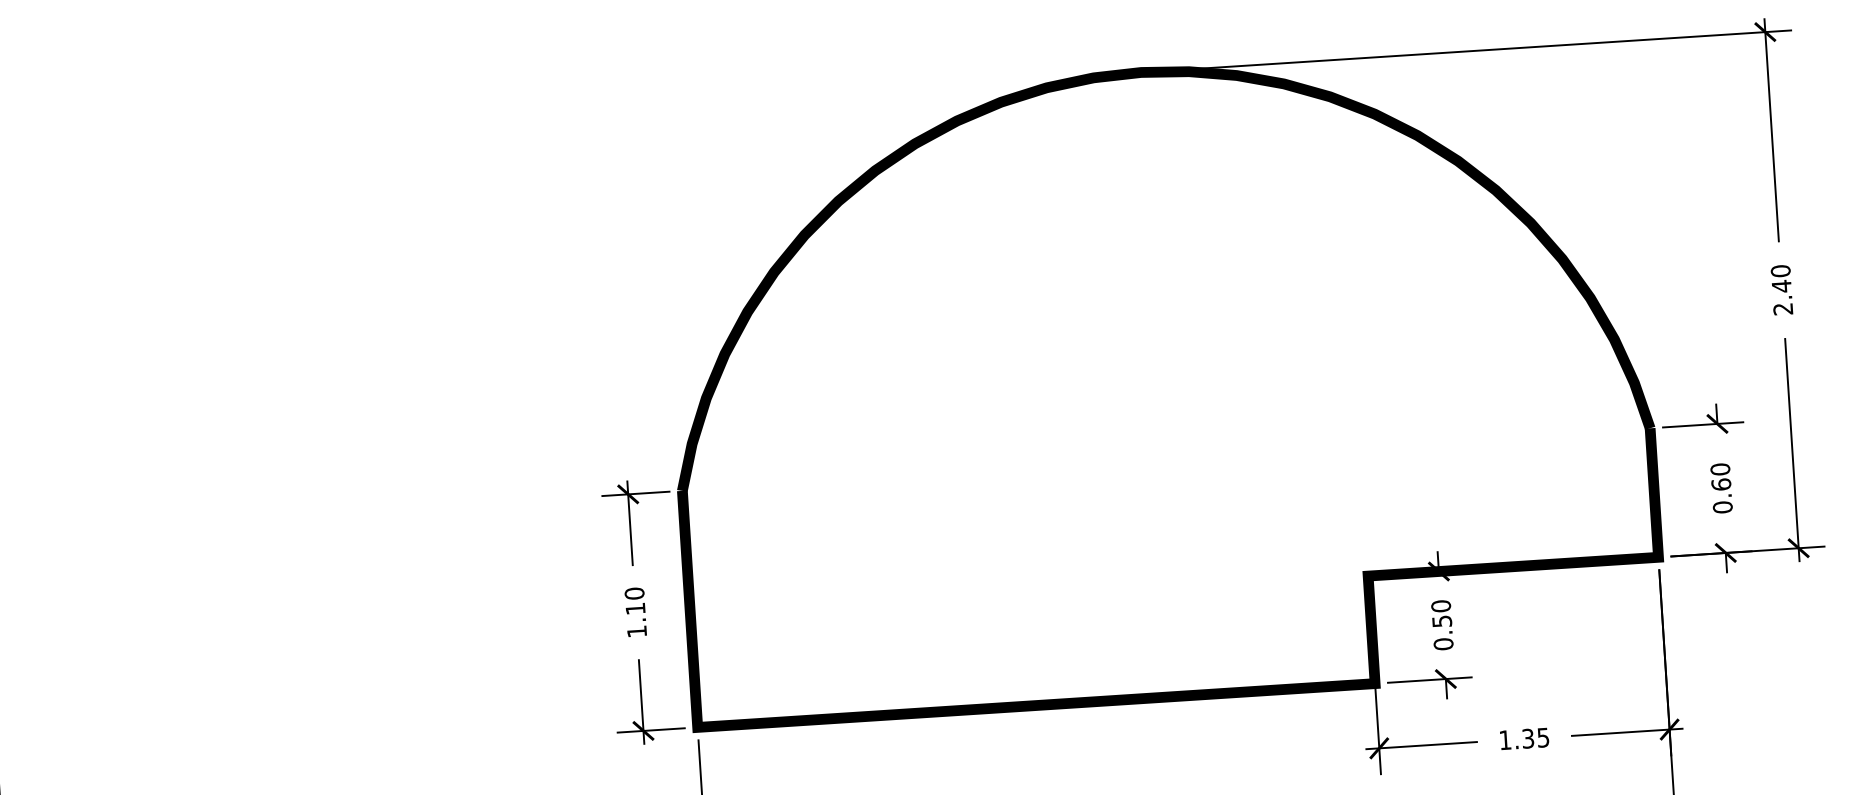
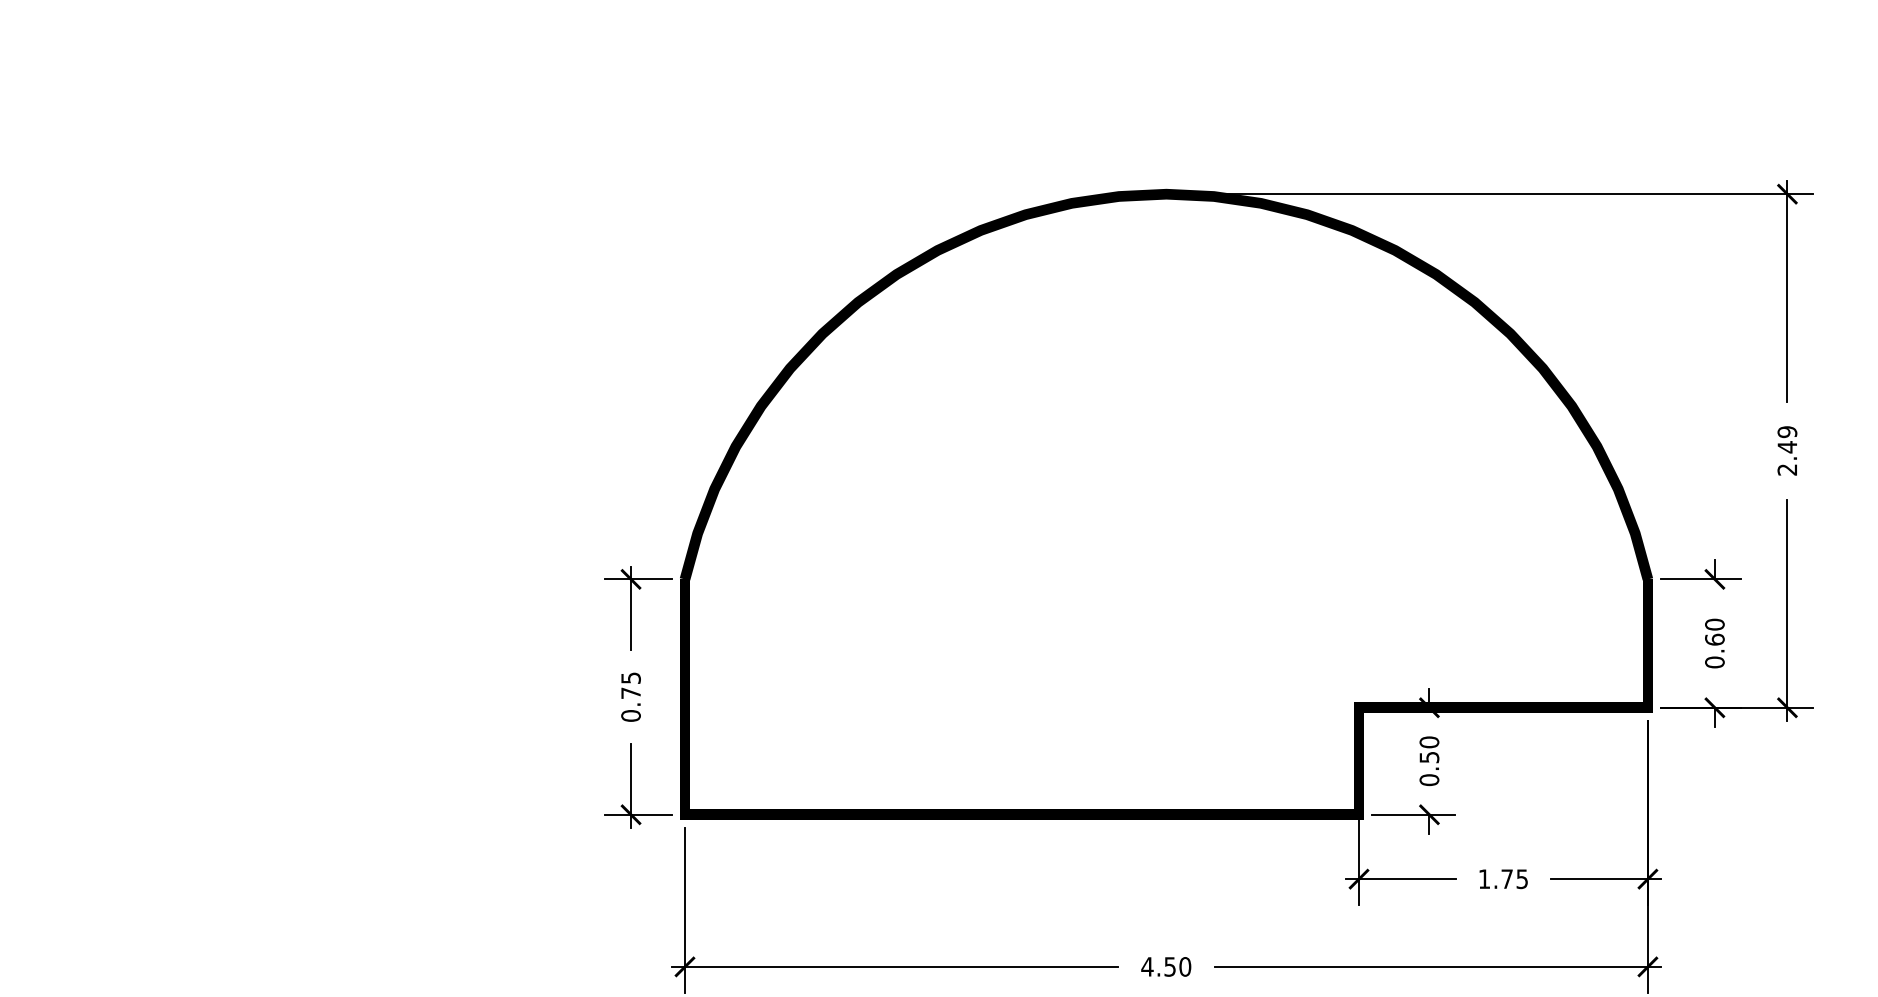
text: (1780, 271) -> (1787, 432), 2.40 -> 2.49
text: (635, 612) -> (630, 696), 1.10 -> 0.75
text: (1527, 739) -> (1506, 879), 1.35 -> 1.75

